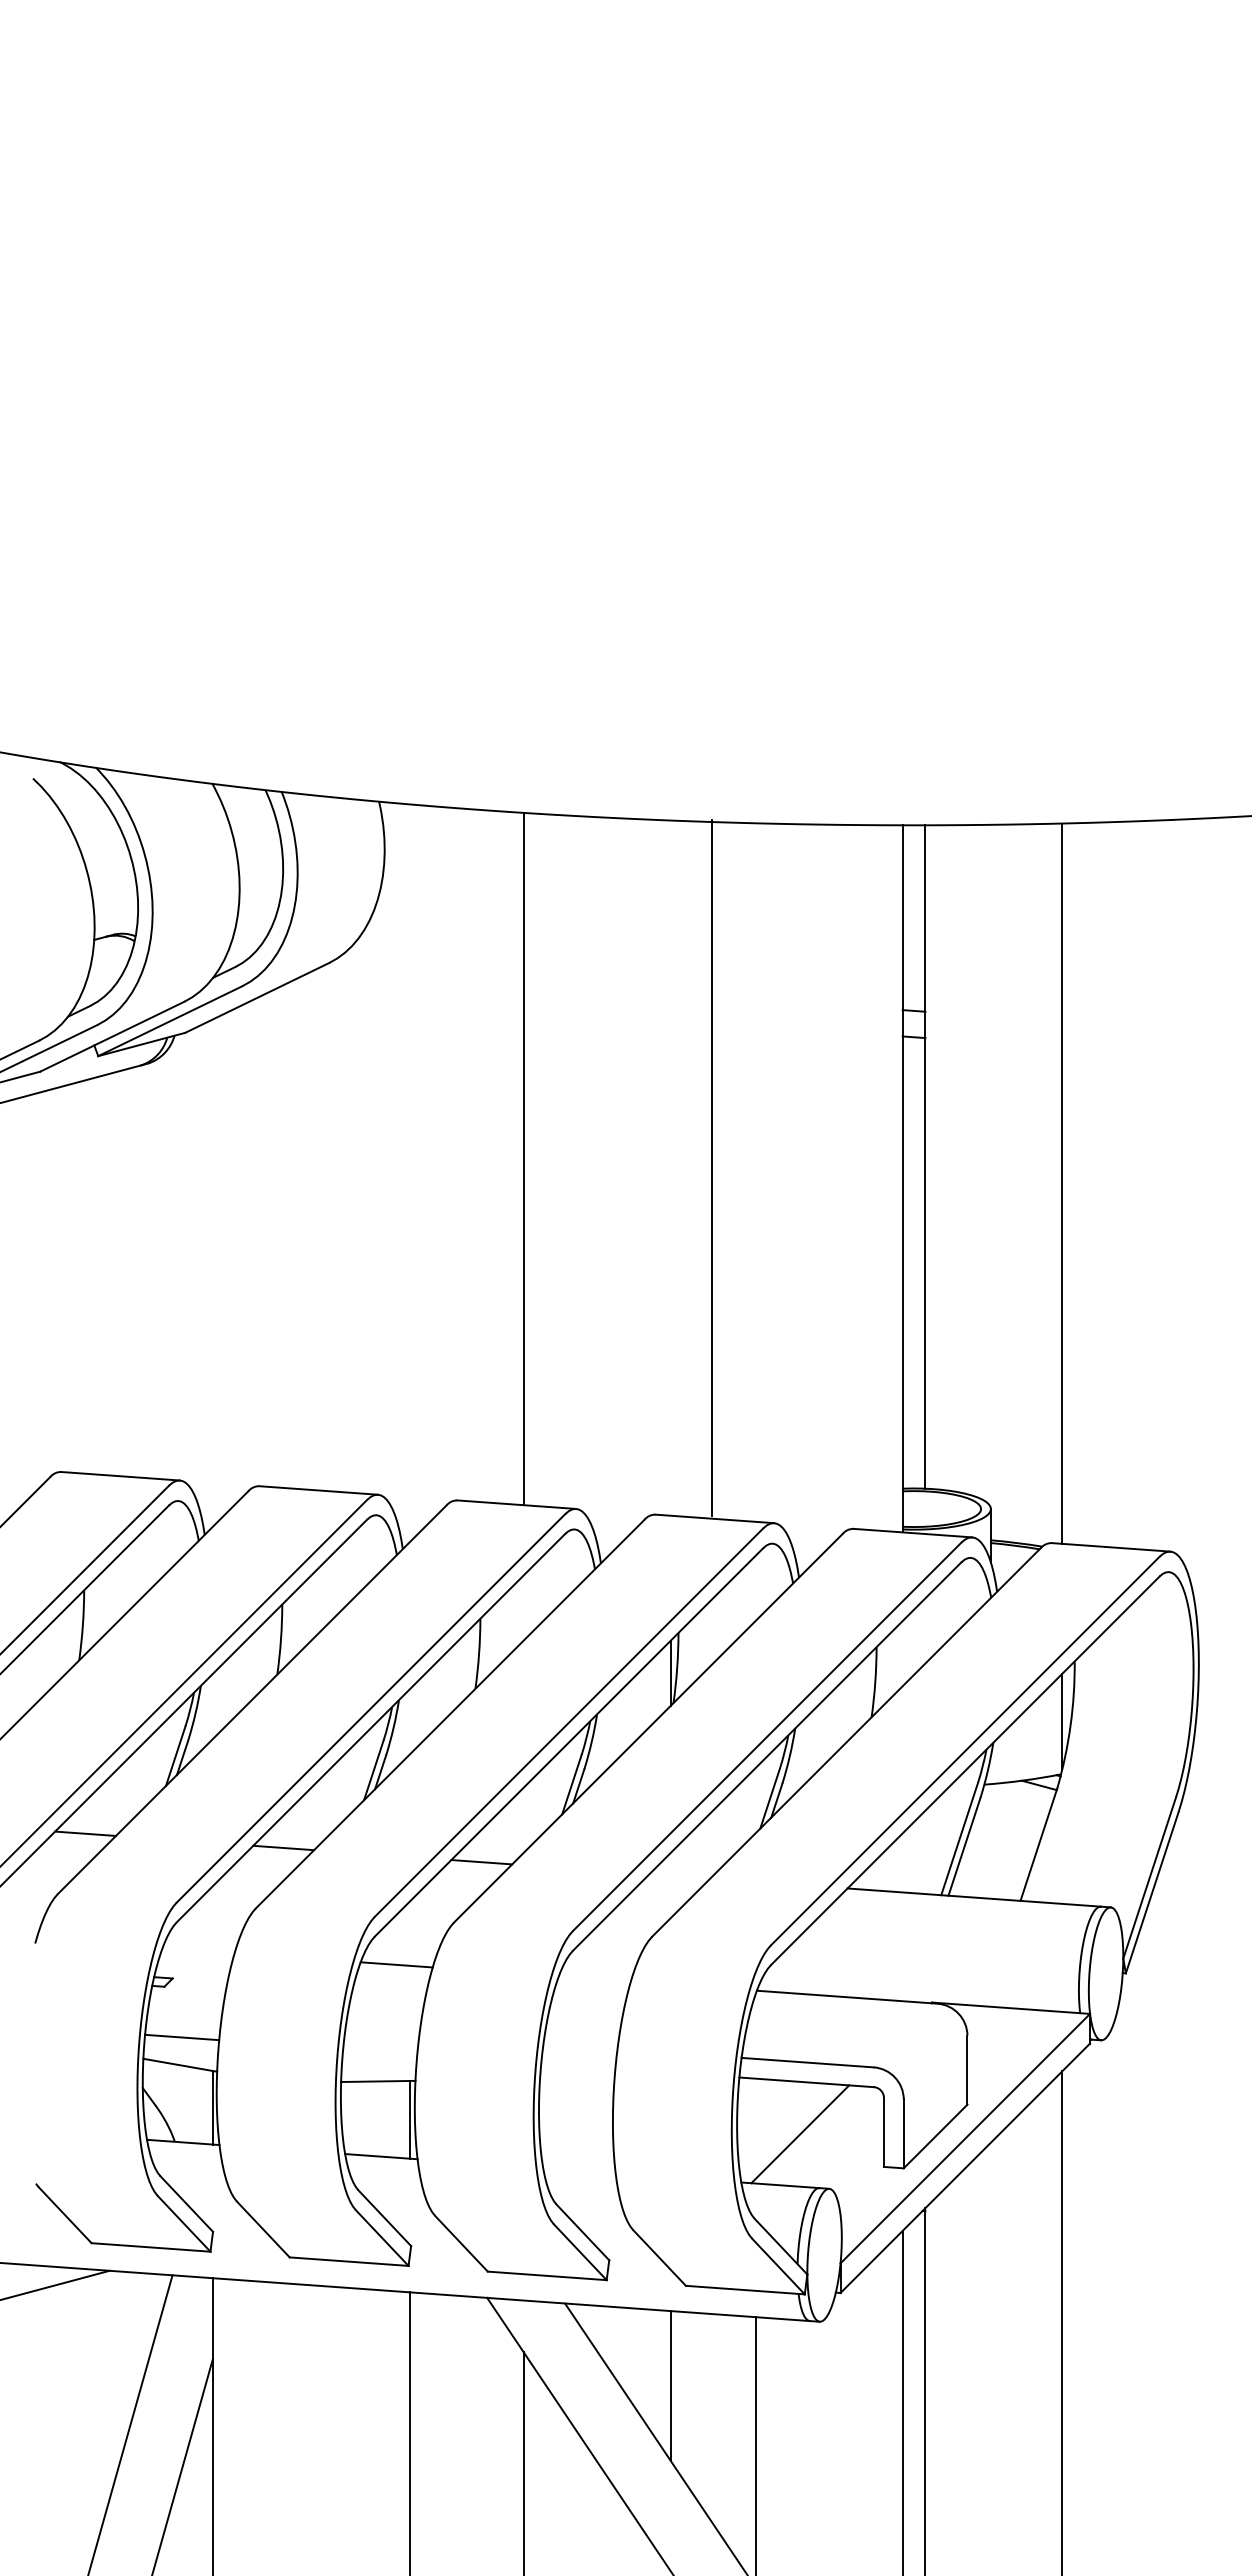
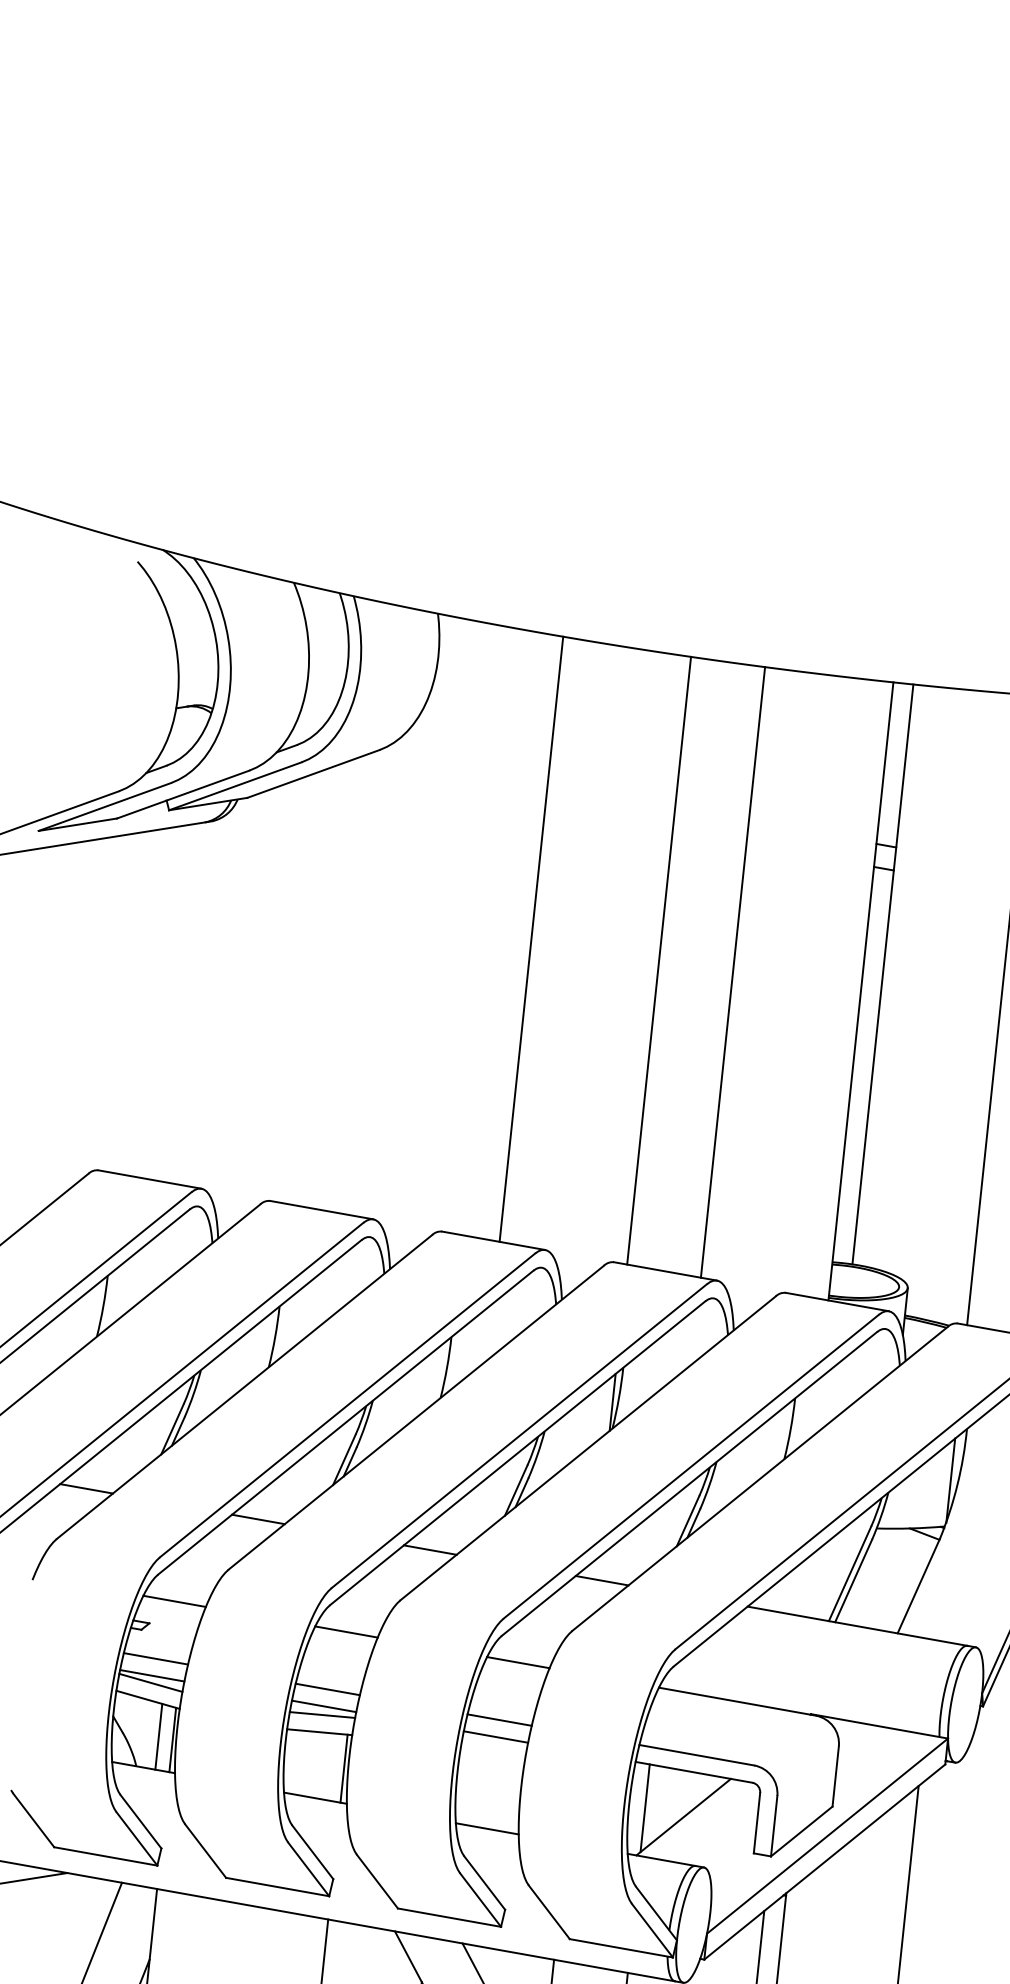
line: (711, 1167) -> (659, 960), moved
line: (755, 1172) -> (732, 972), added
line: (679, 1876) -> (601, 1580), added
line: (198, 1950) -> (174, 1601), added
line: (594, 1978) -> (518, 1662), added
line: (184, 2017) -> (156, 1658), added
line: (382, 2031) -> (327, 1688), added
line: (181, 2045) -> (150, 1682), added
line: (580, 2046) -> (499, 1720), added
line: (380, 2051) -> (324, 1706), added
line: (379, 2061) -> (322, 1714), added
line: (578, 2065) -> (496, 1736), added
line: (196, 2105) -> (158, 1736), added
line: (755, 2128) -> (645, 1807), added
line: (579, 2170) -> (487, 1828), added

